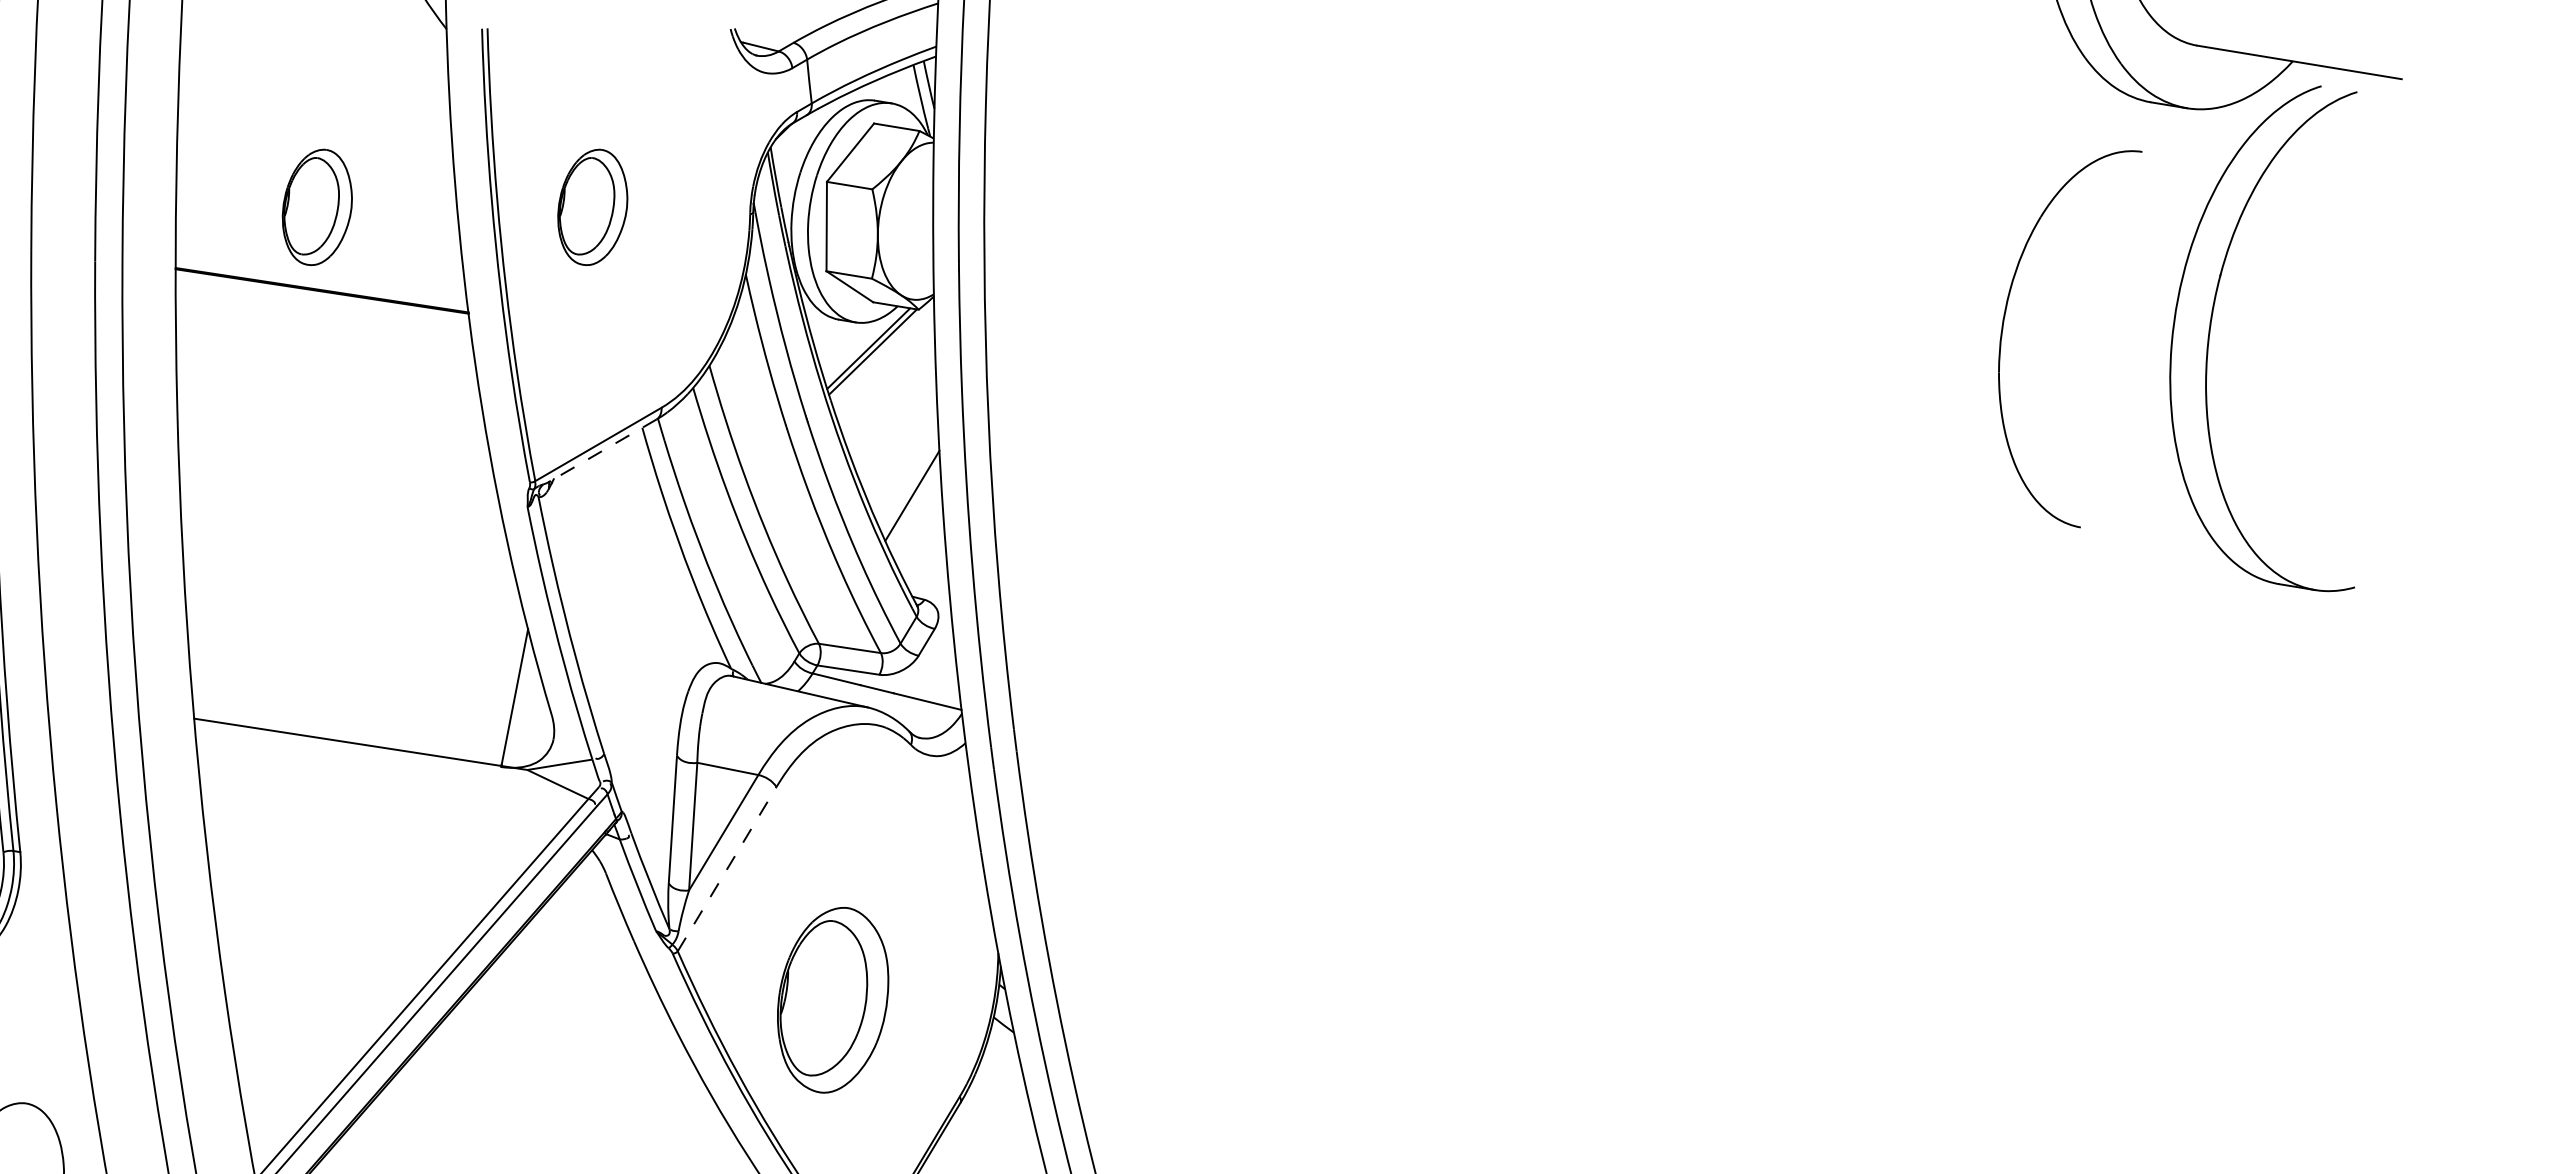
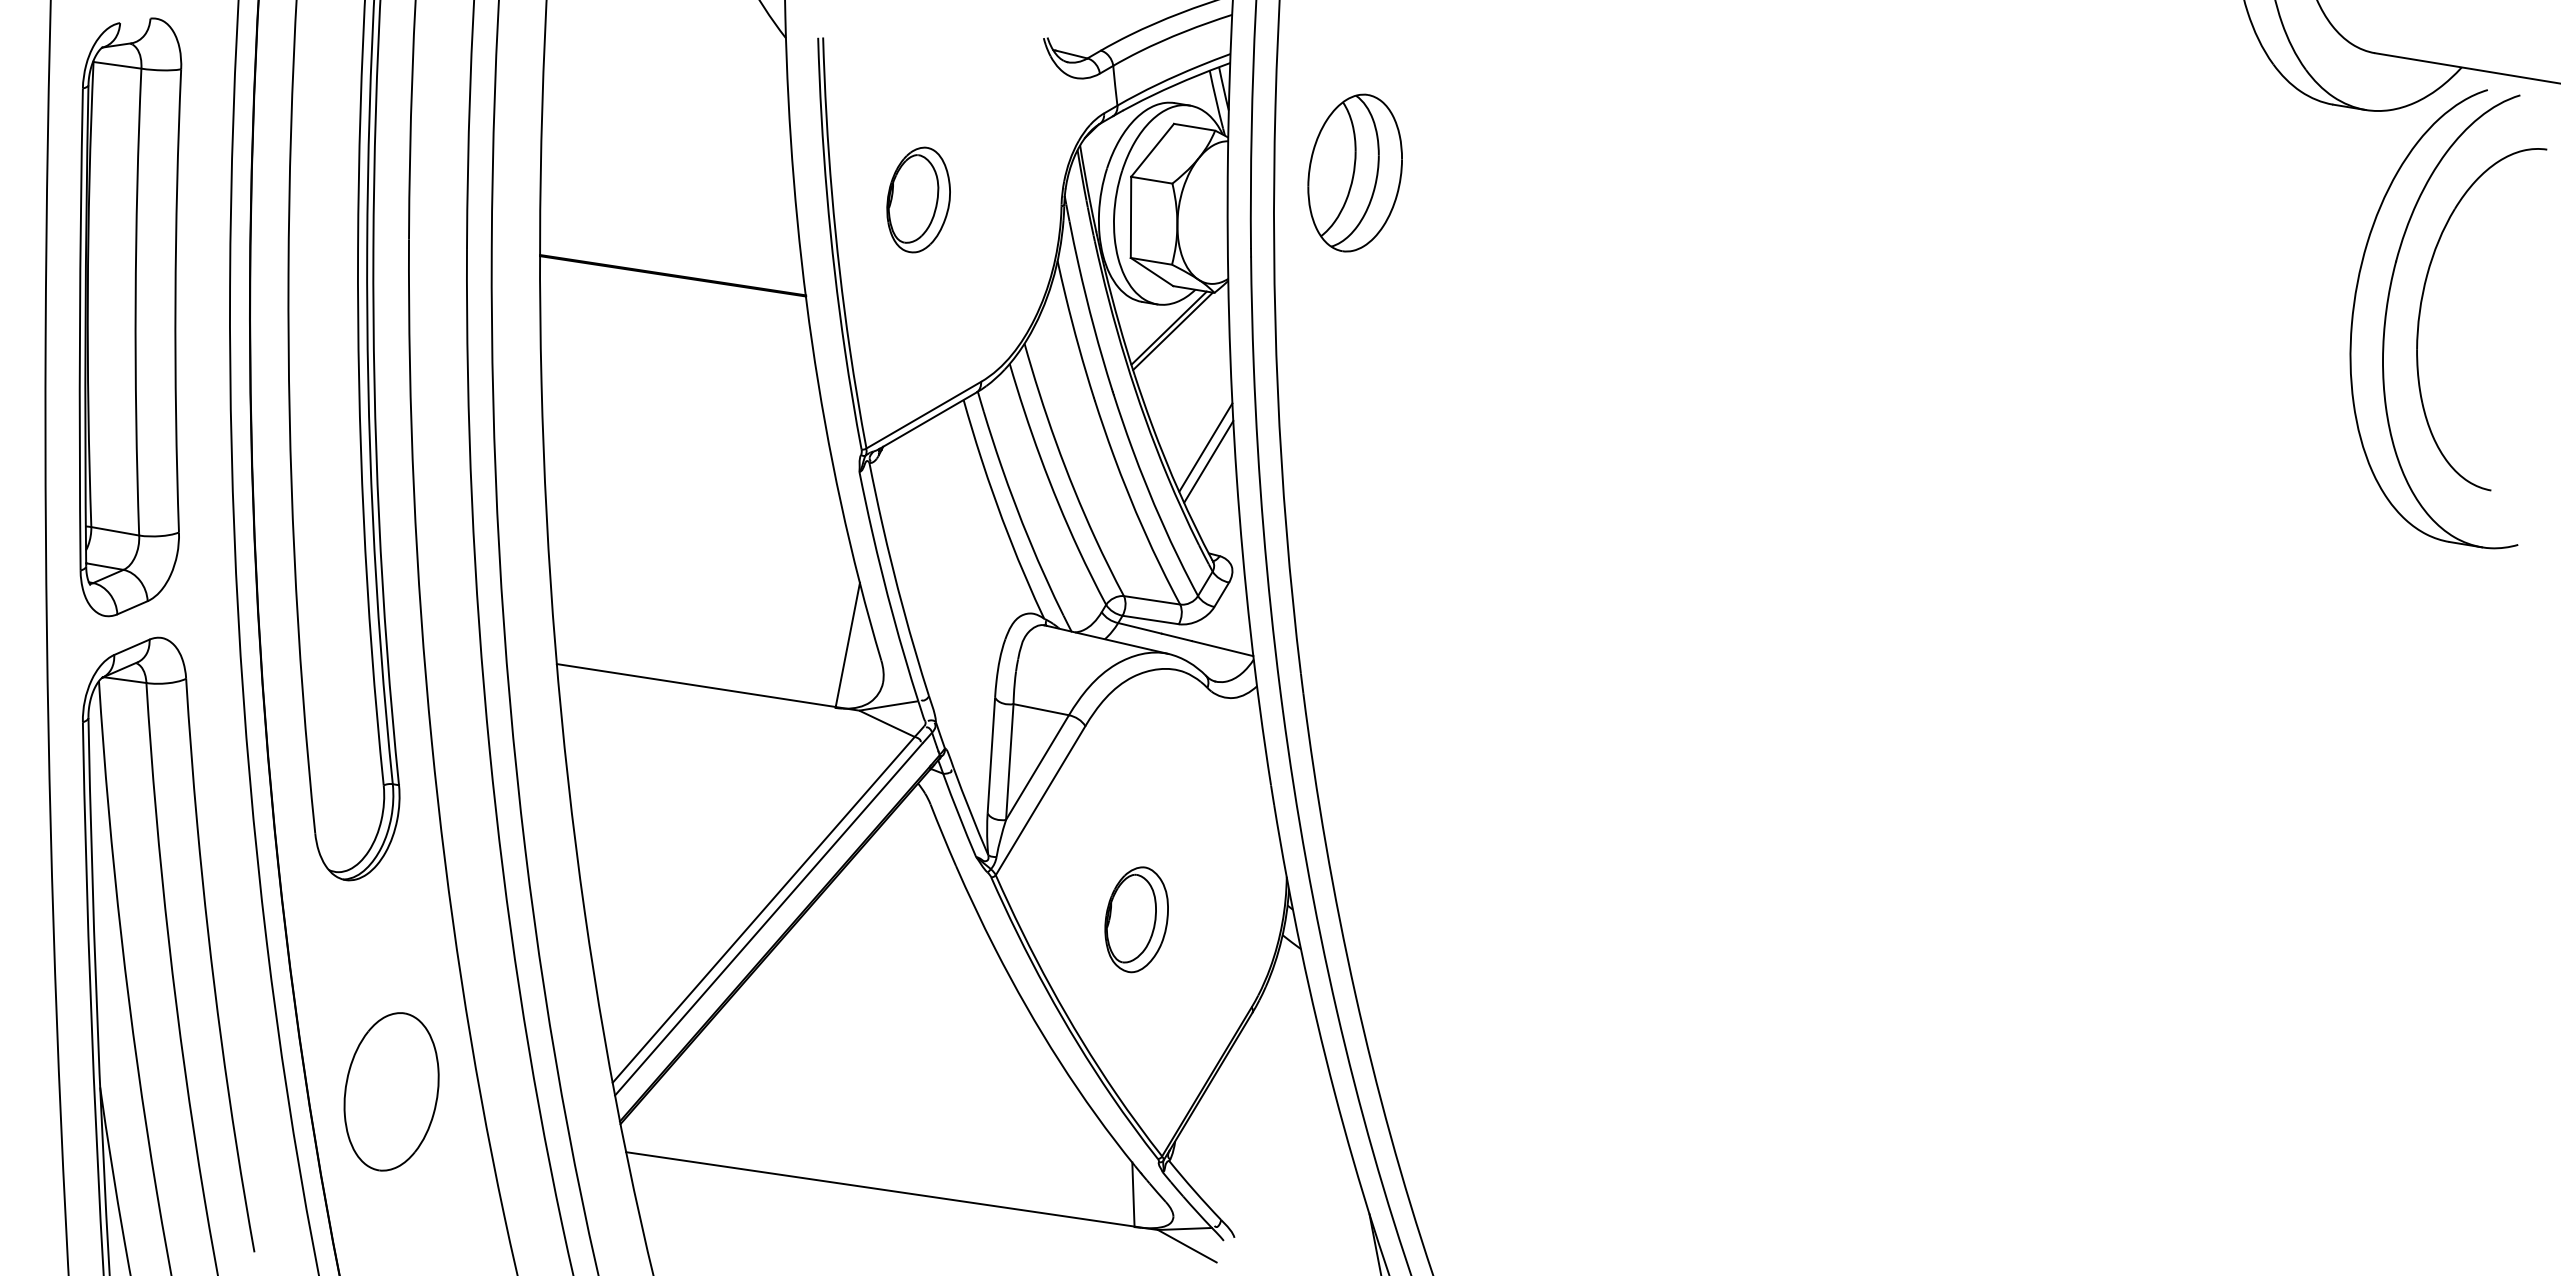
part: (1072, 177) -> (1354, 172), added
part: (317, 206) -> (668, 199), removed
part: (2003, 328) -> (2421, 309), moved
line: (603, 450) -> (928, 420), dashed -> solid
line: (908, 480) -> (1205, 447), added
line: (727, 868) -> (1040, 800), dashed -> solid
part: (832, 1000) -> (1136, 919), size x0.62

